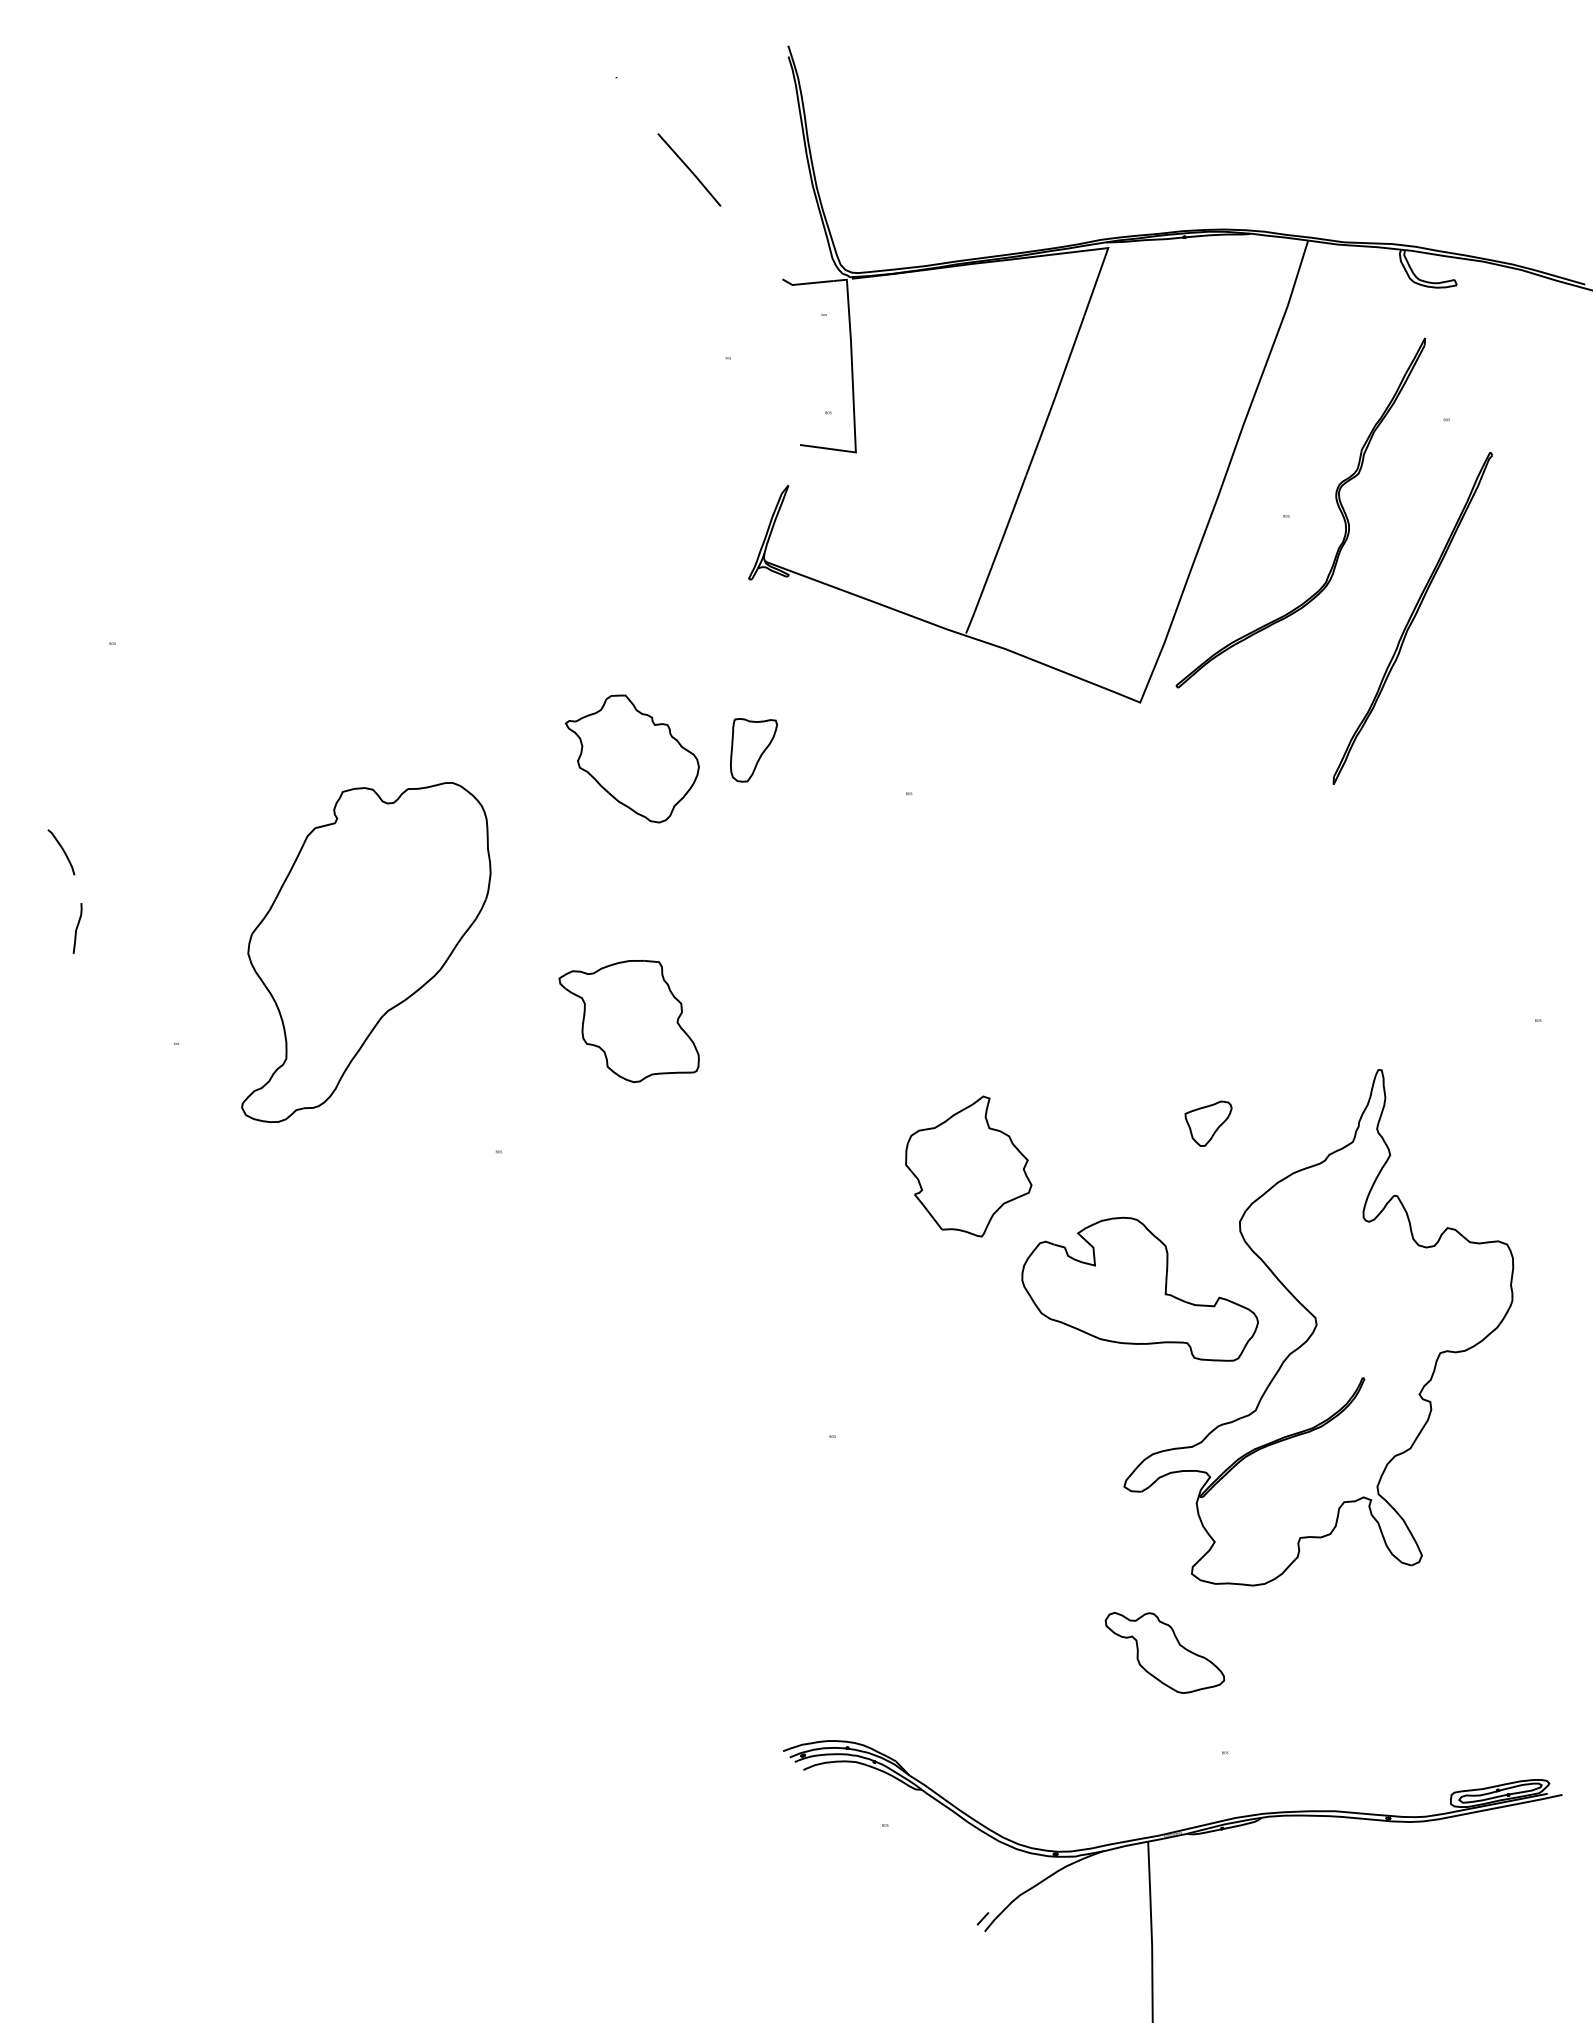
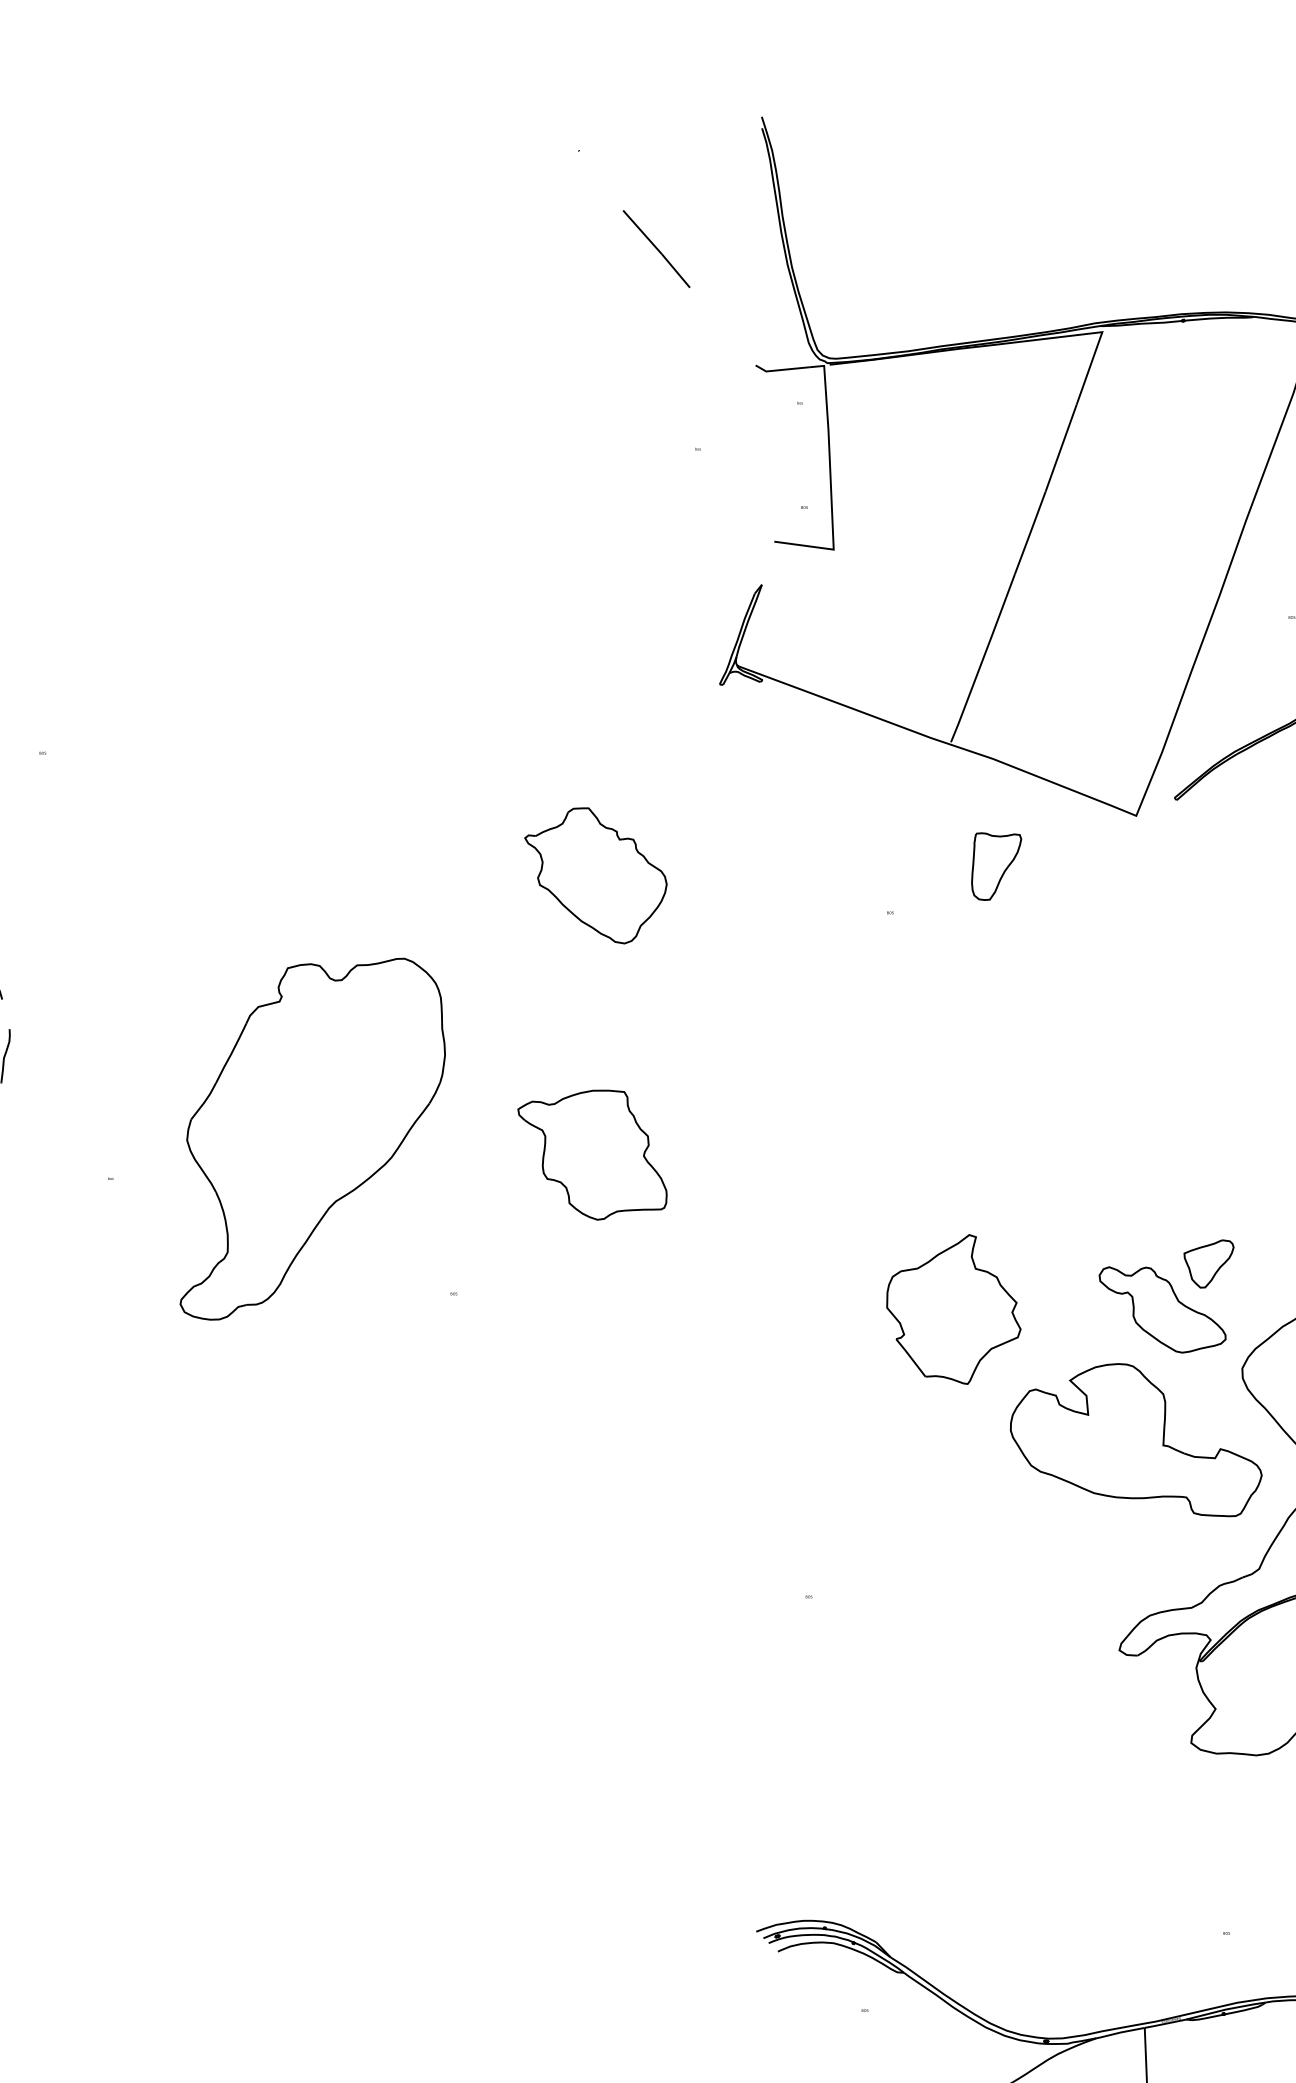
part: (753, 750) -> (996, 866), moved
part: (366, 952) -> (312, 1139), moved
part: (1164, 1652) -> (1162, 1309), moved

